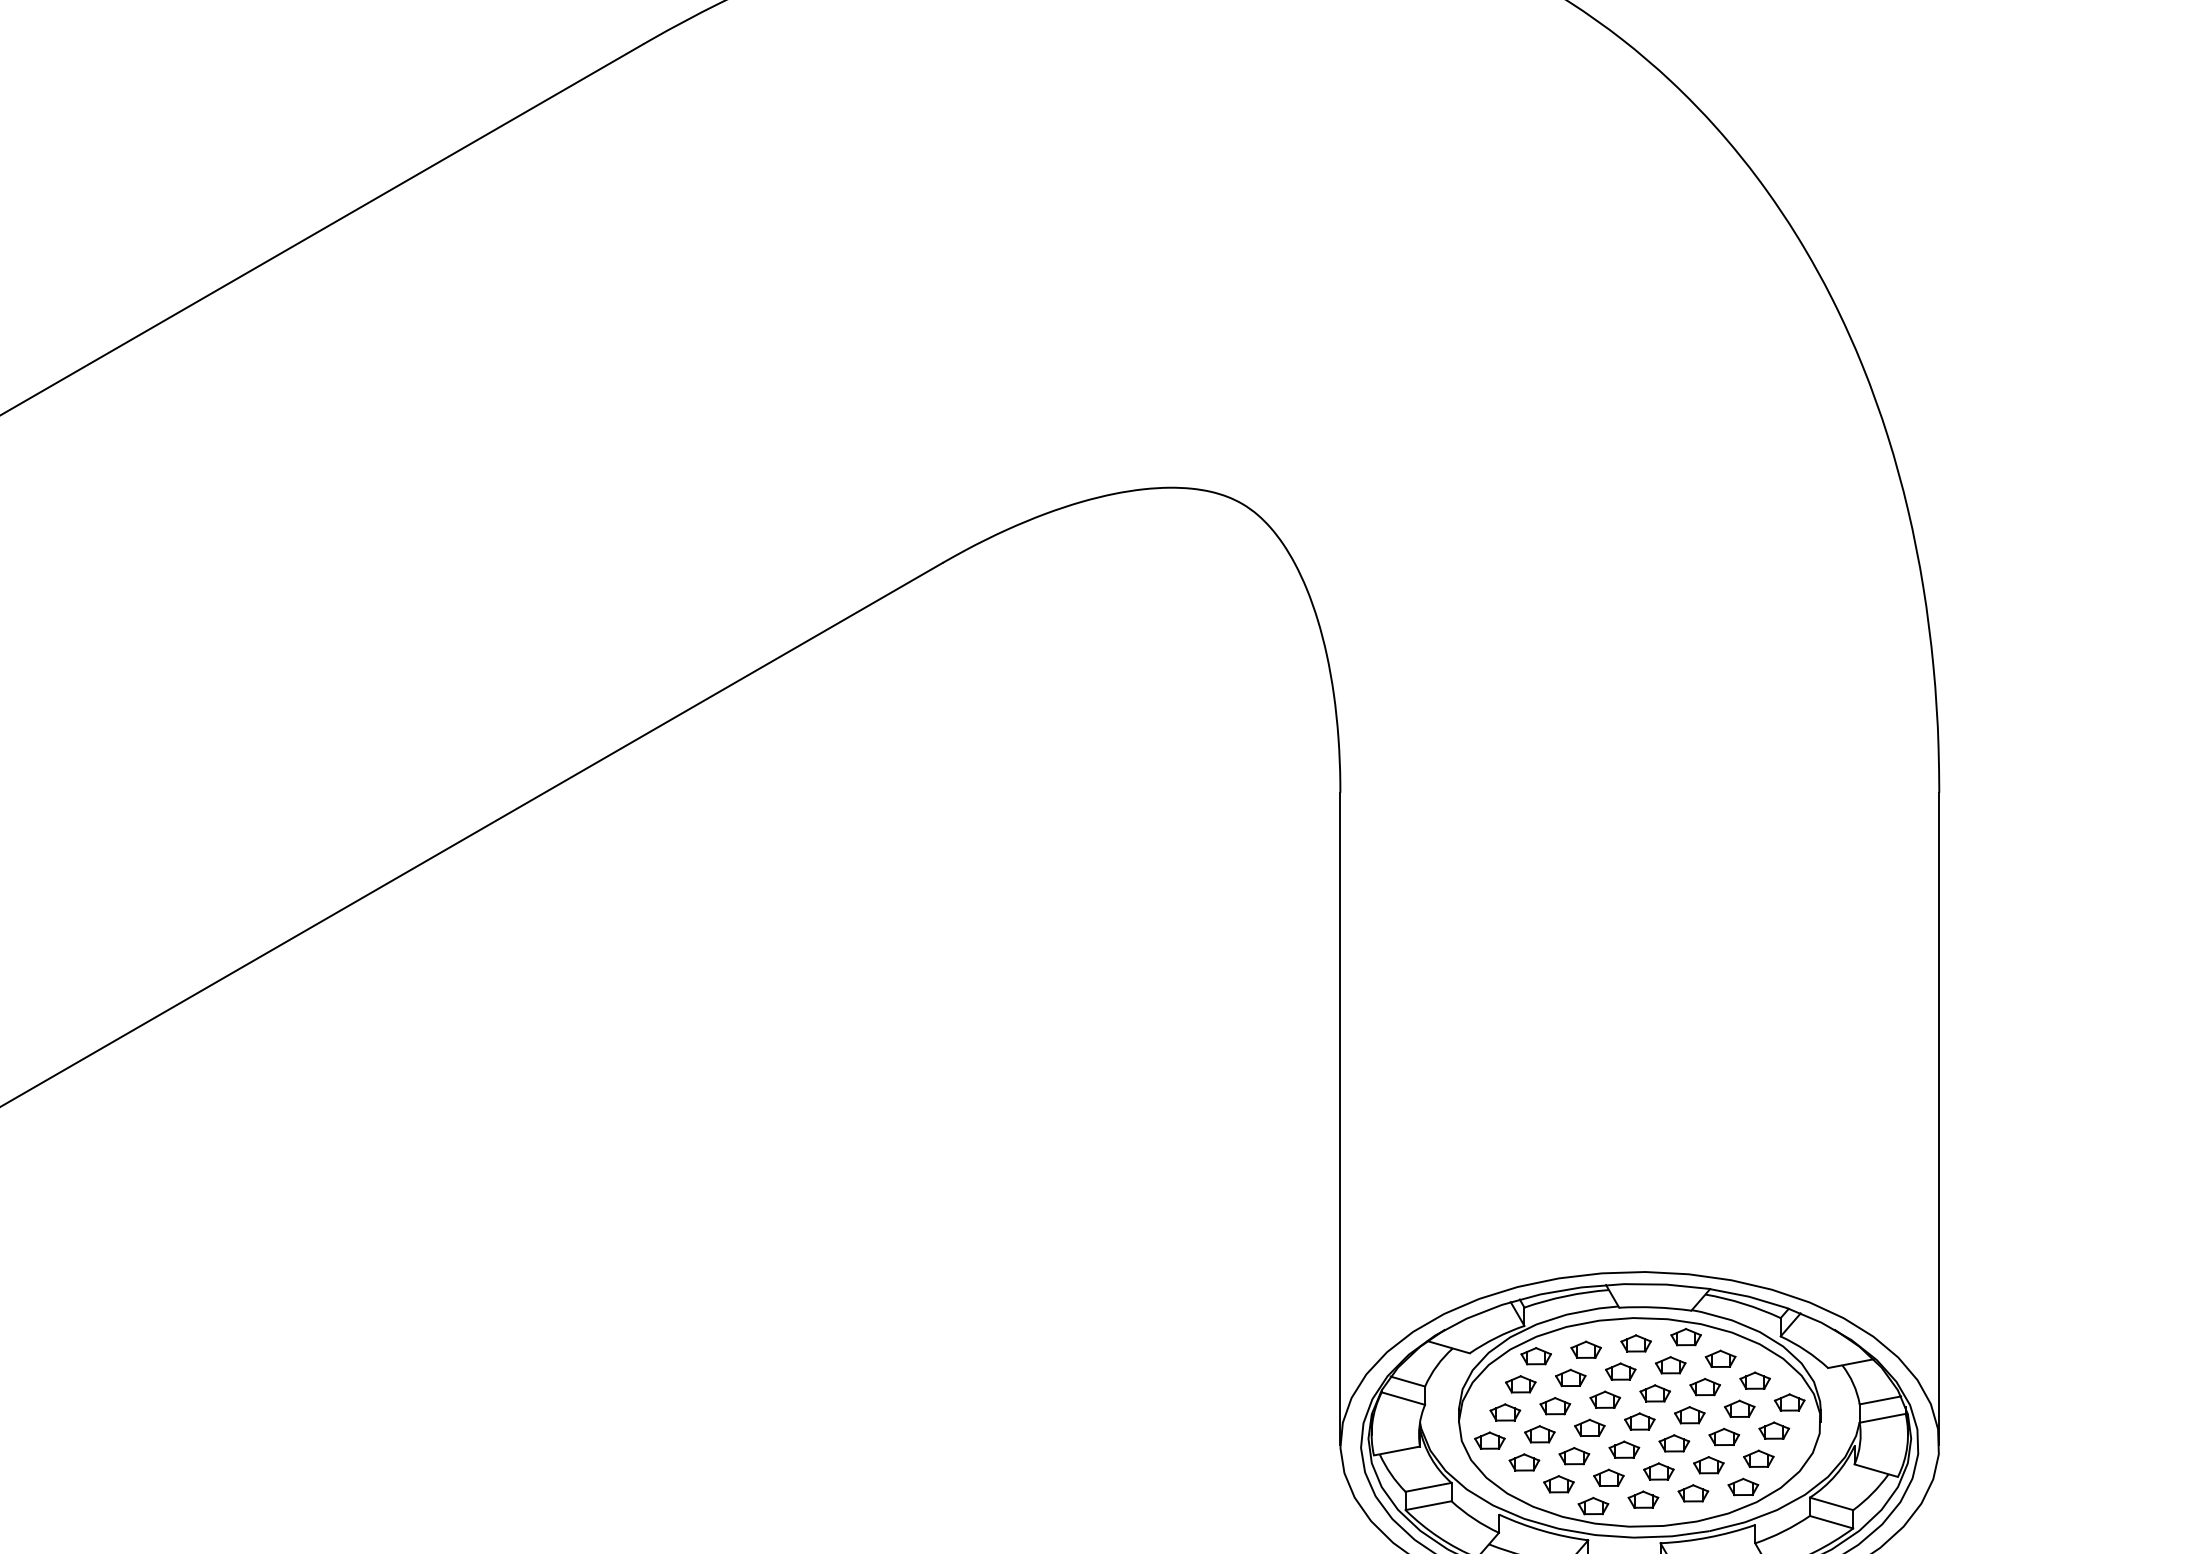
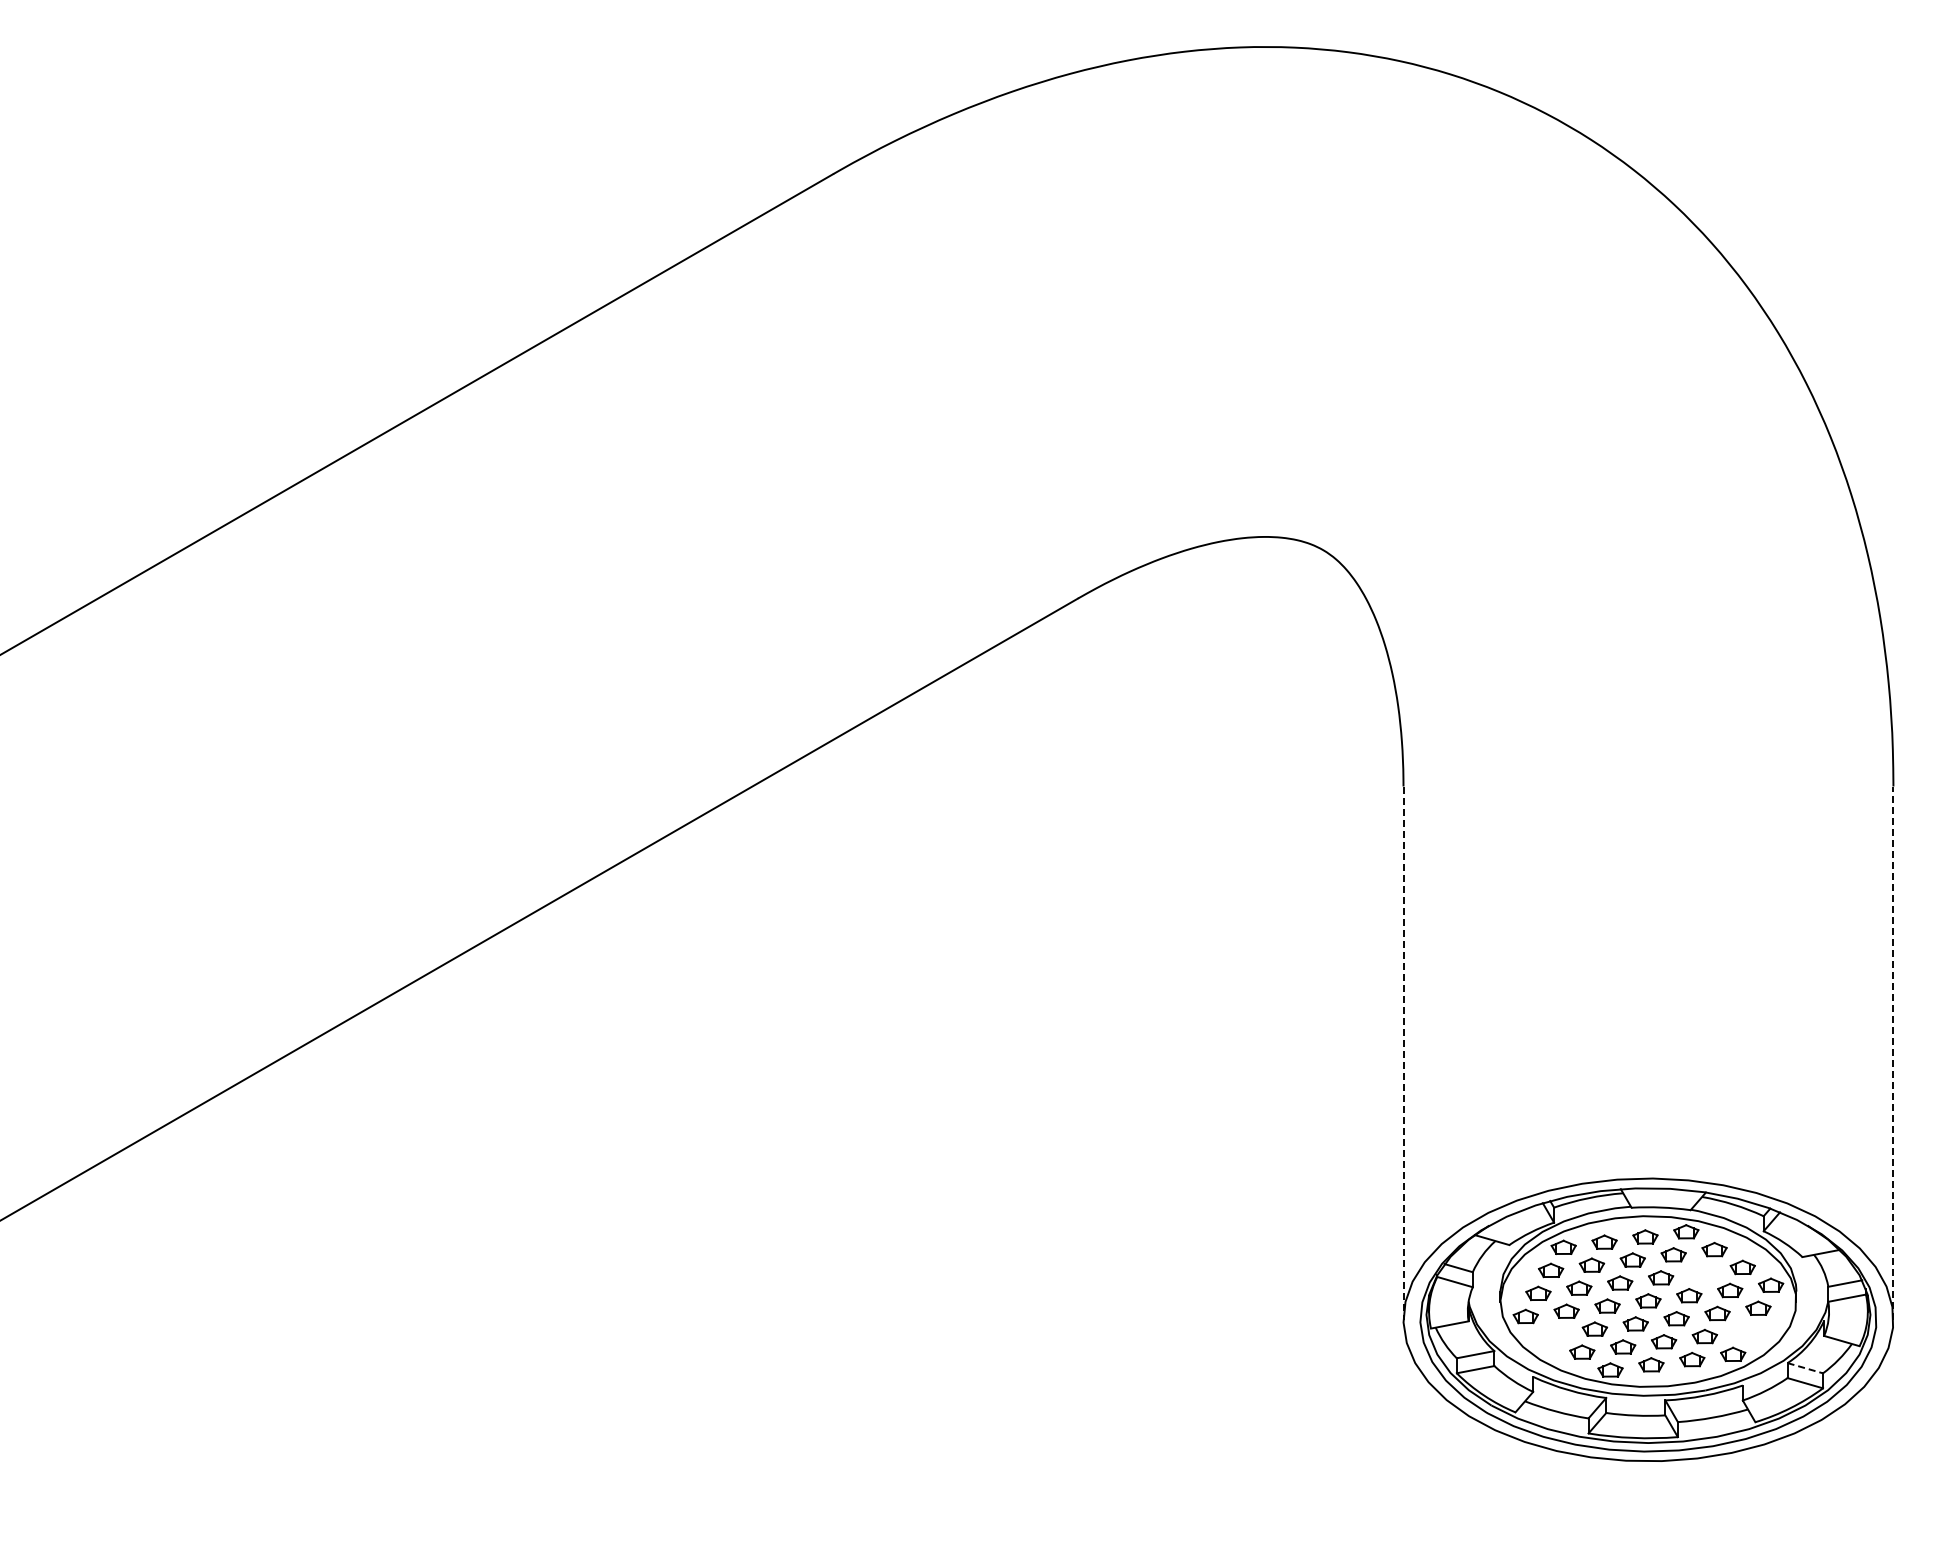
line: (1340, 1119) -> (1403, 1053), solid -> dashed
line: (1939, 1119) -> (1893, 1053), solid -> dashed
part: (1704, 1386) -> (1701, 1272), removed
part: (1758, 1457) -> (1745, 1330), removed
part: (1523, 1461) -> (1553, 1333), removed
line: (1831, 1504) -> (1805, 1368), solid -> dashed

